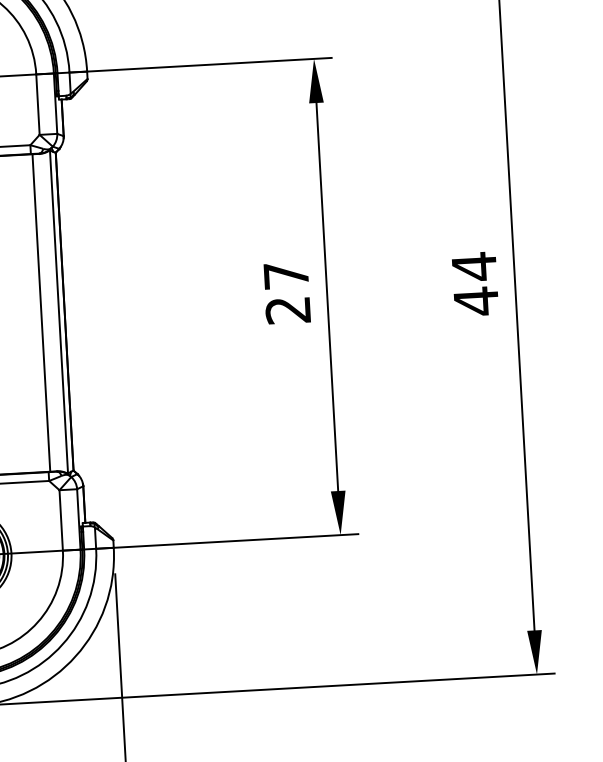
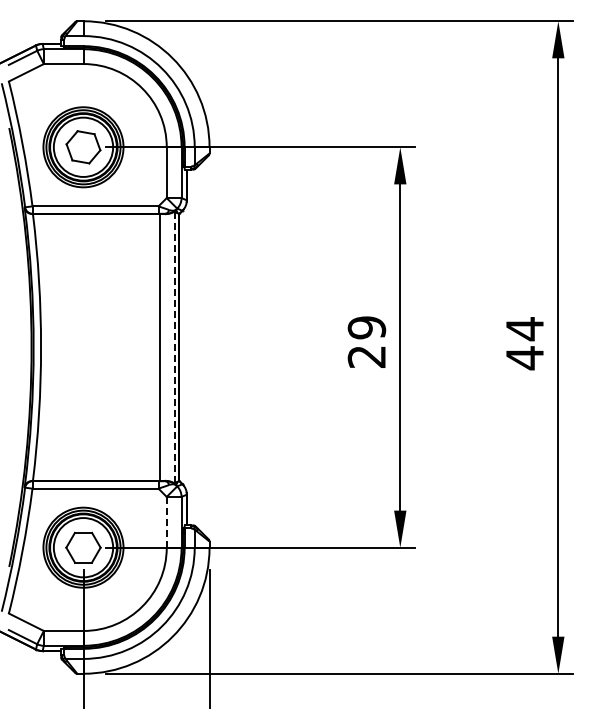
text: (285, 275) -> (366, 327), 27 -> 29
line: (58, 312) -> (174, 347), solid -> dashed
line: (60, 520) -> (166, 522), solid -> dashed

